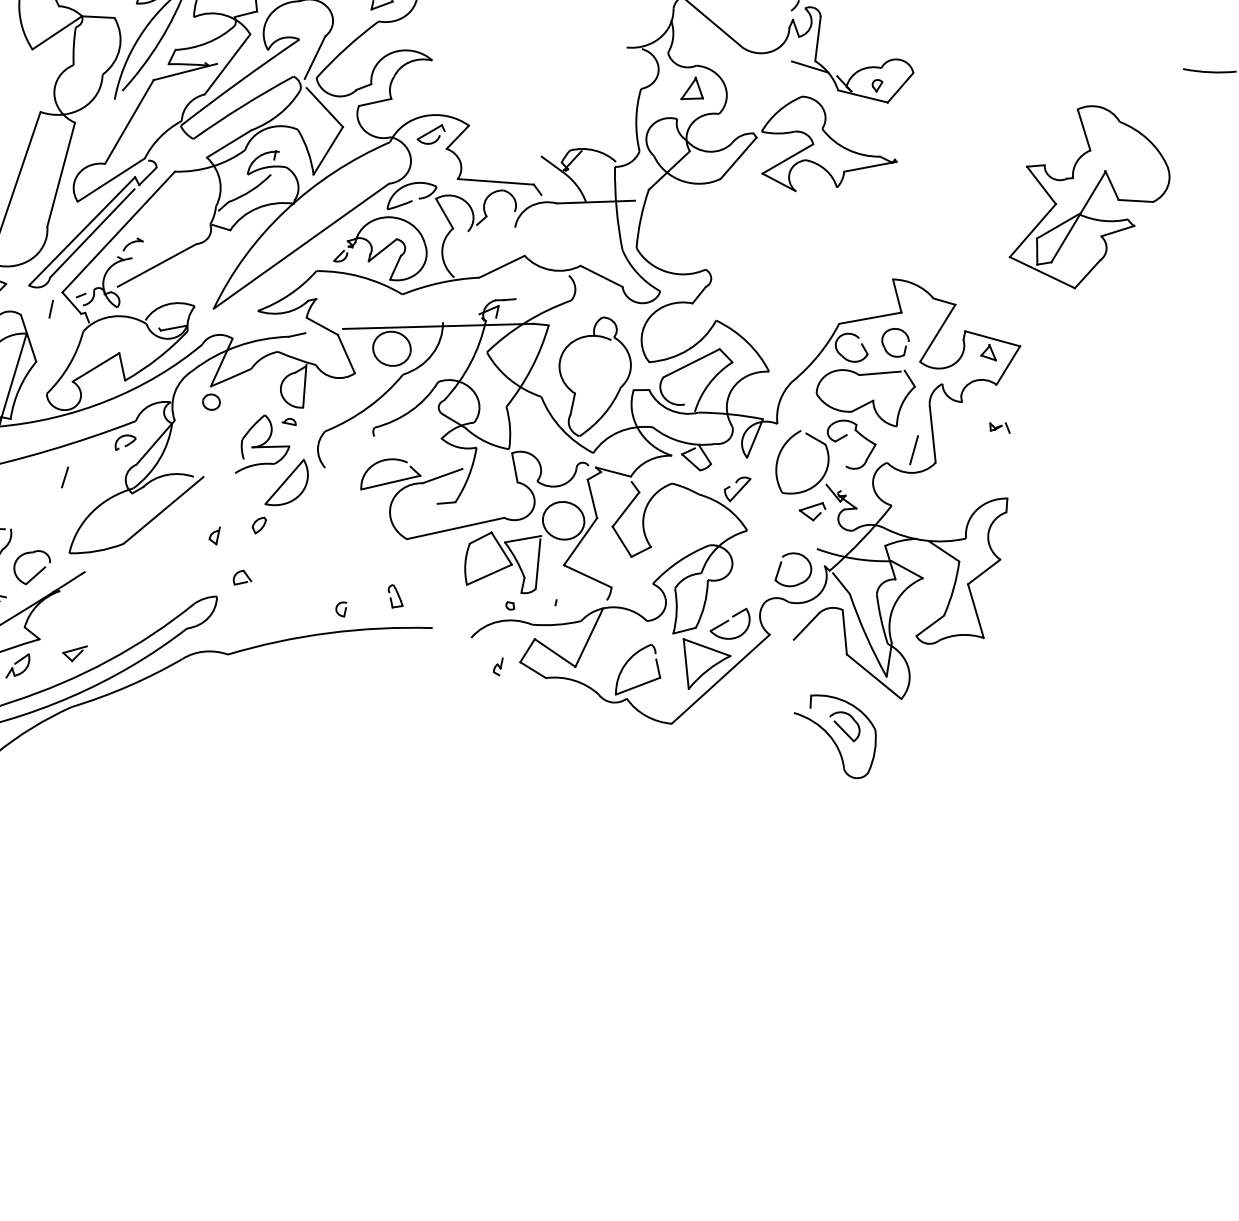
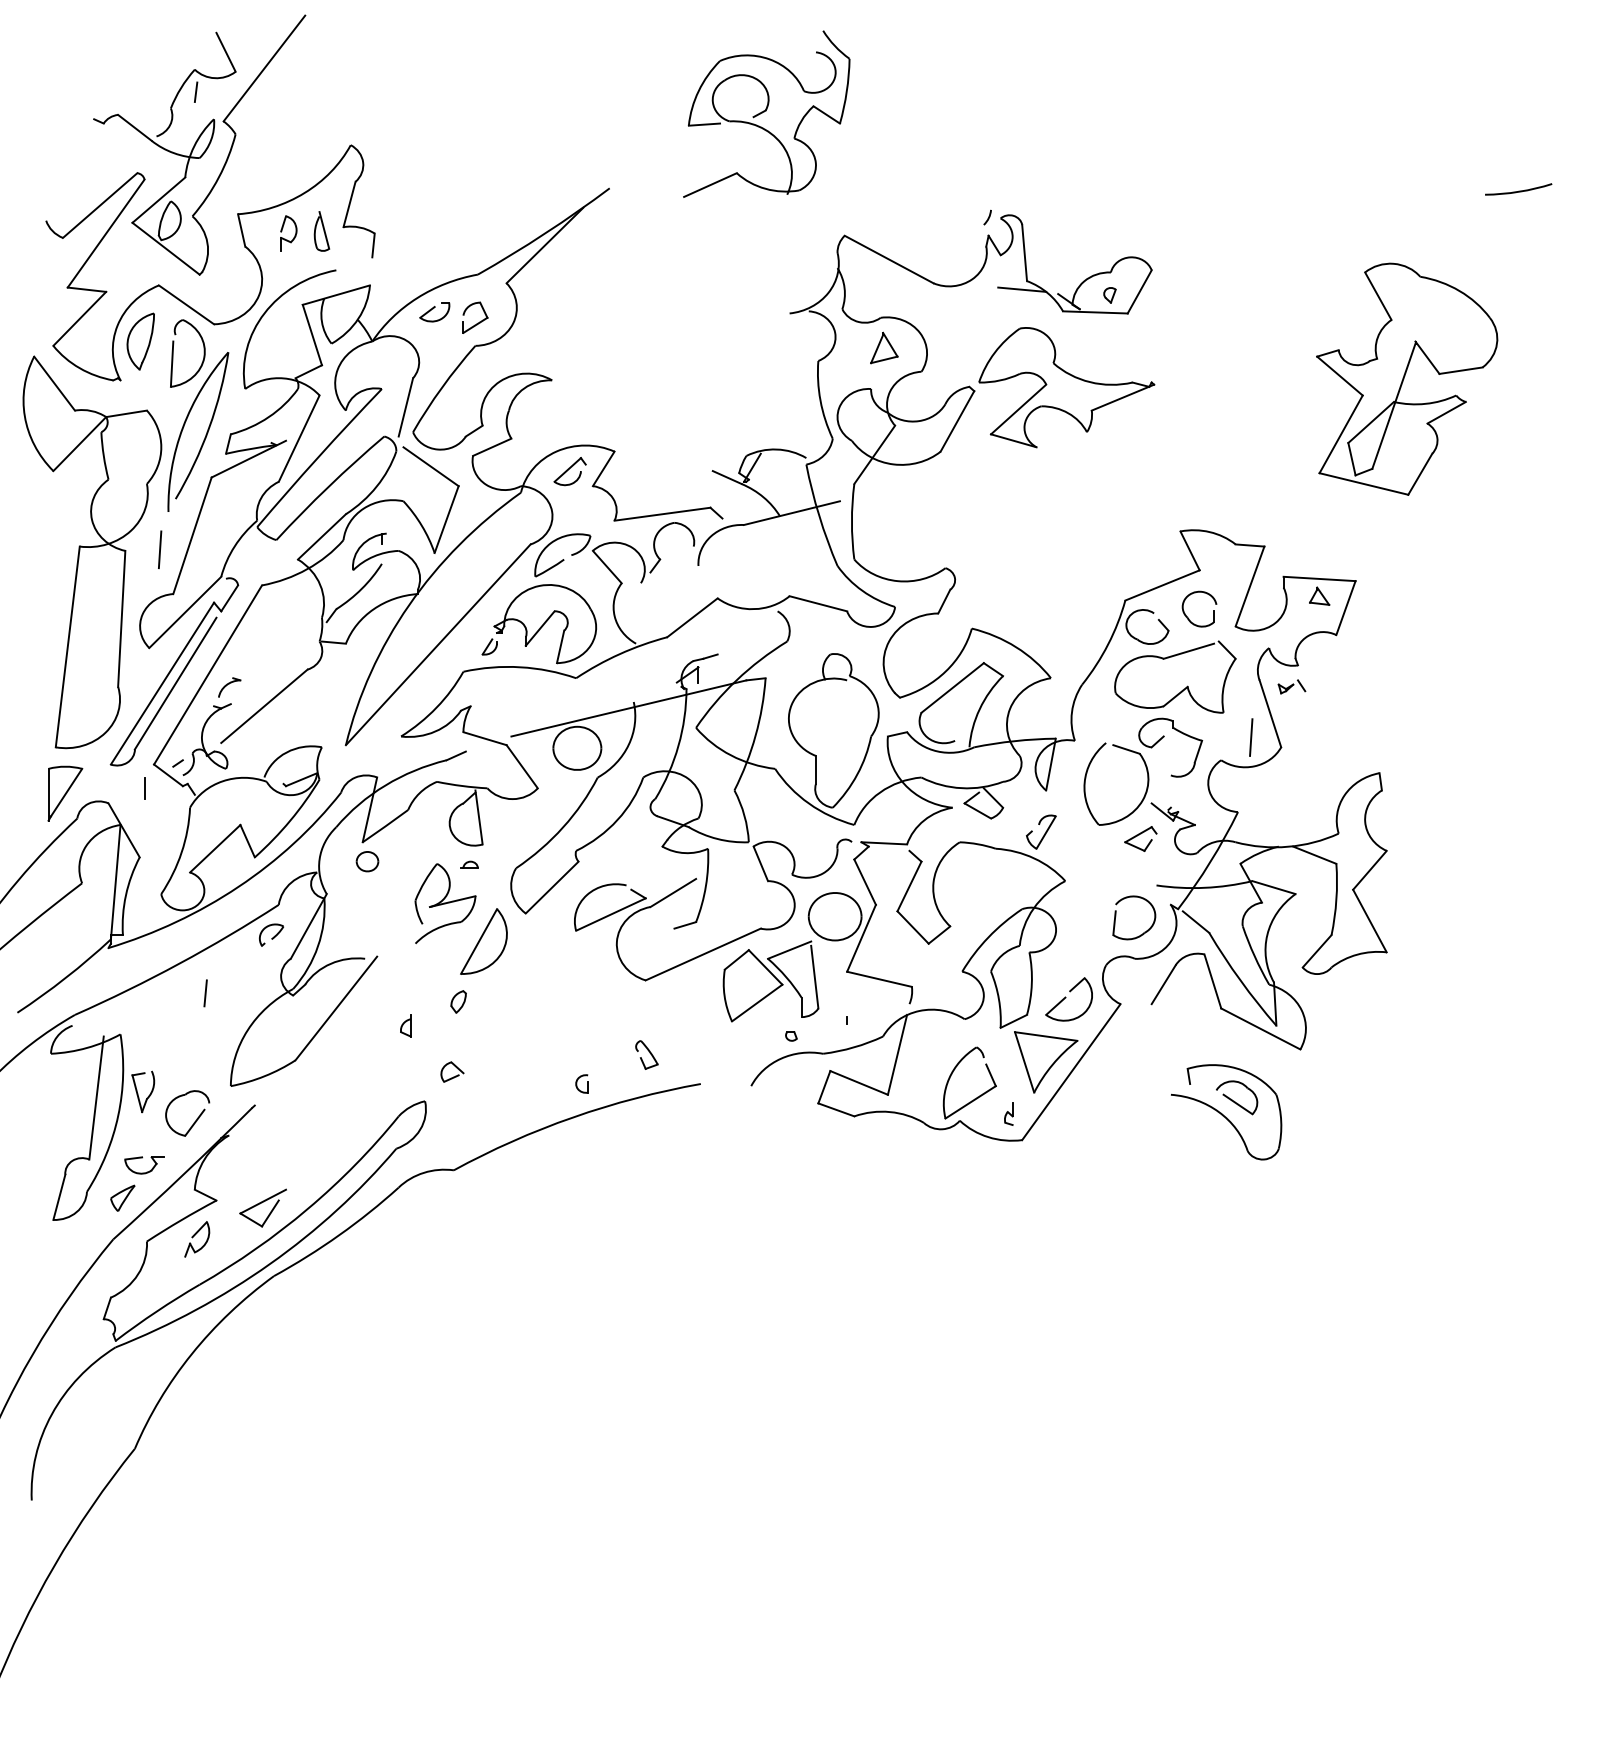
line: (101, 127) -> (159, 549), added
part: (999, 427) -> (1291, 686), moved
line: (349, 452) -> (551, 887), added
part: (74, 652) -> (262, 1207), size x1.67
part: (497, 665) -> (1008, 1113), moved

